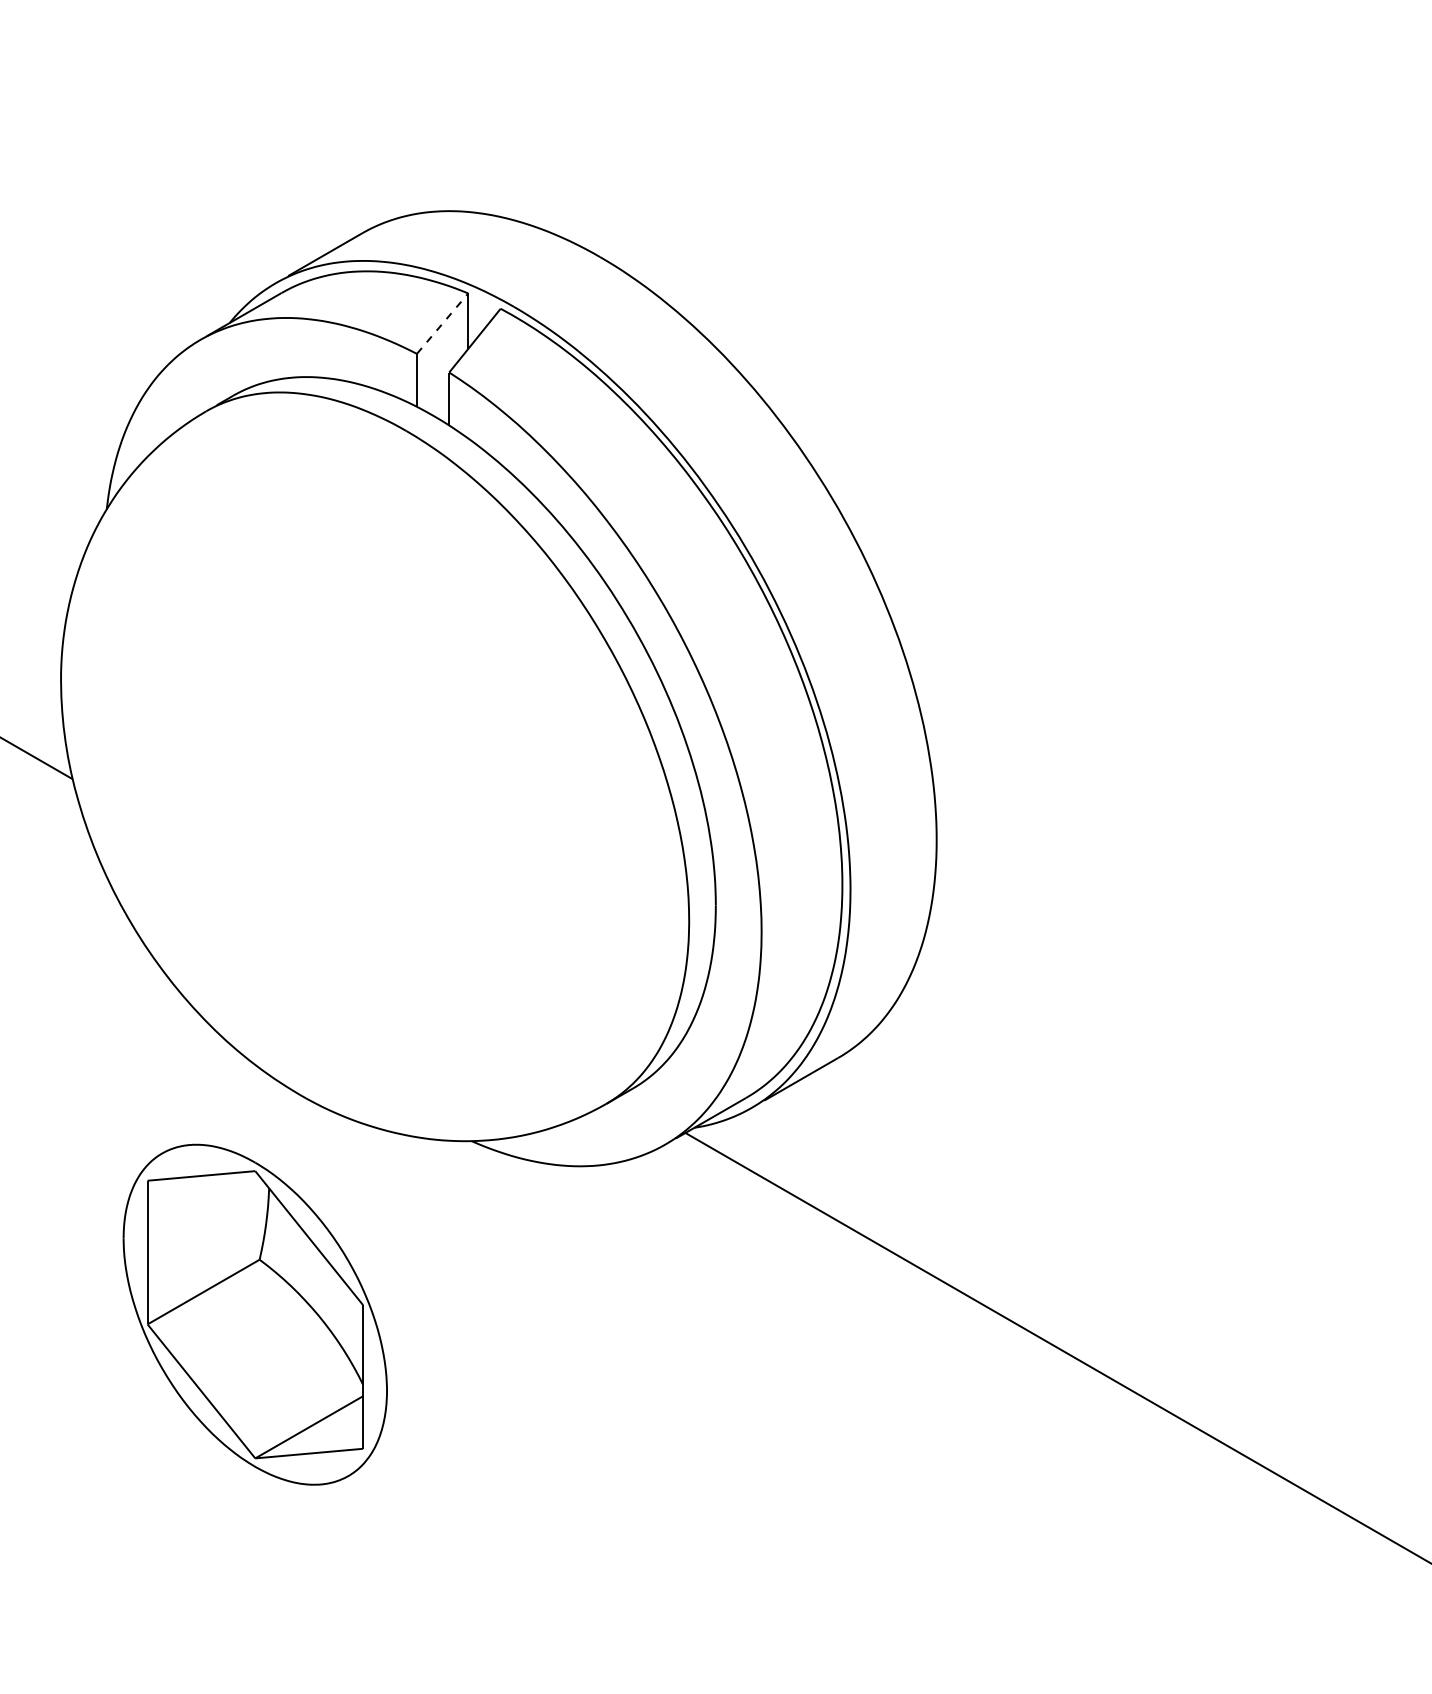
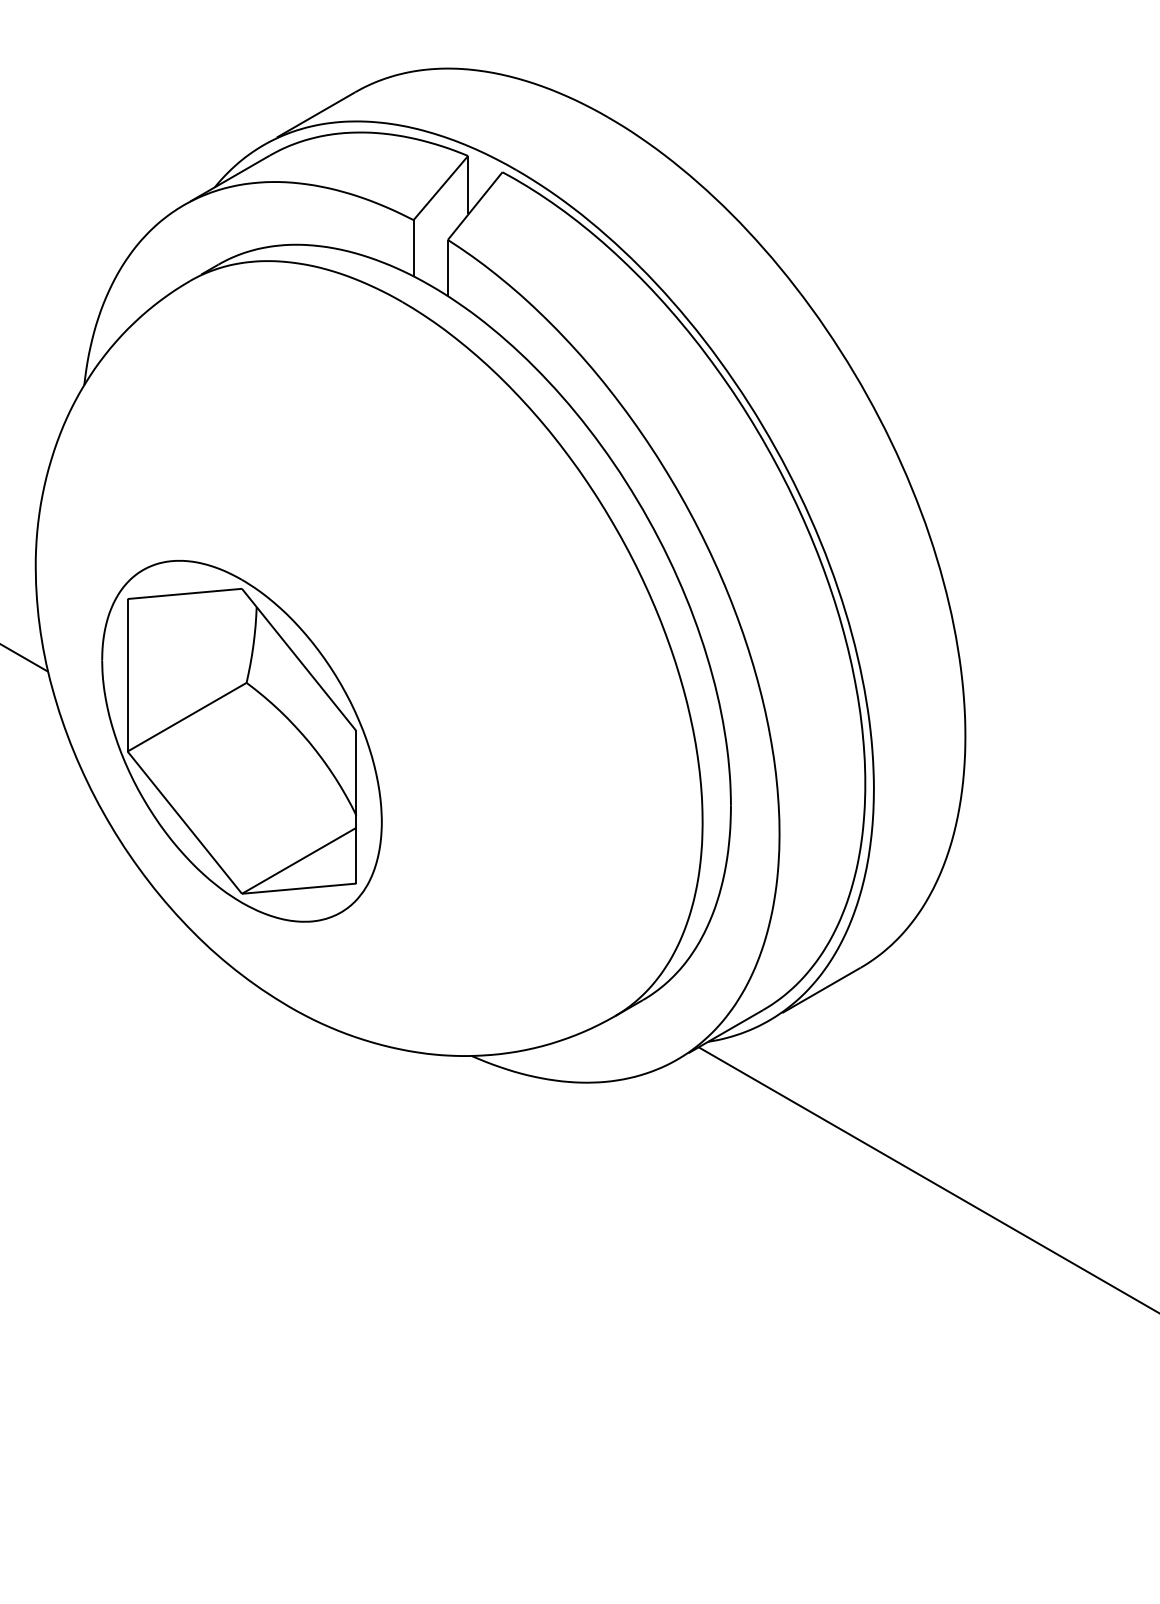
line: (442, 323) -> (440, 187), dashed -> solid
part: (254, 1314) -> (241, 741), moved

